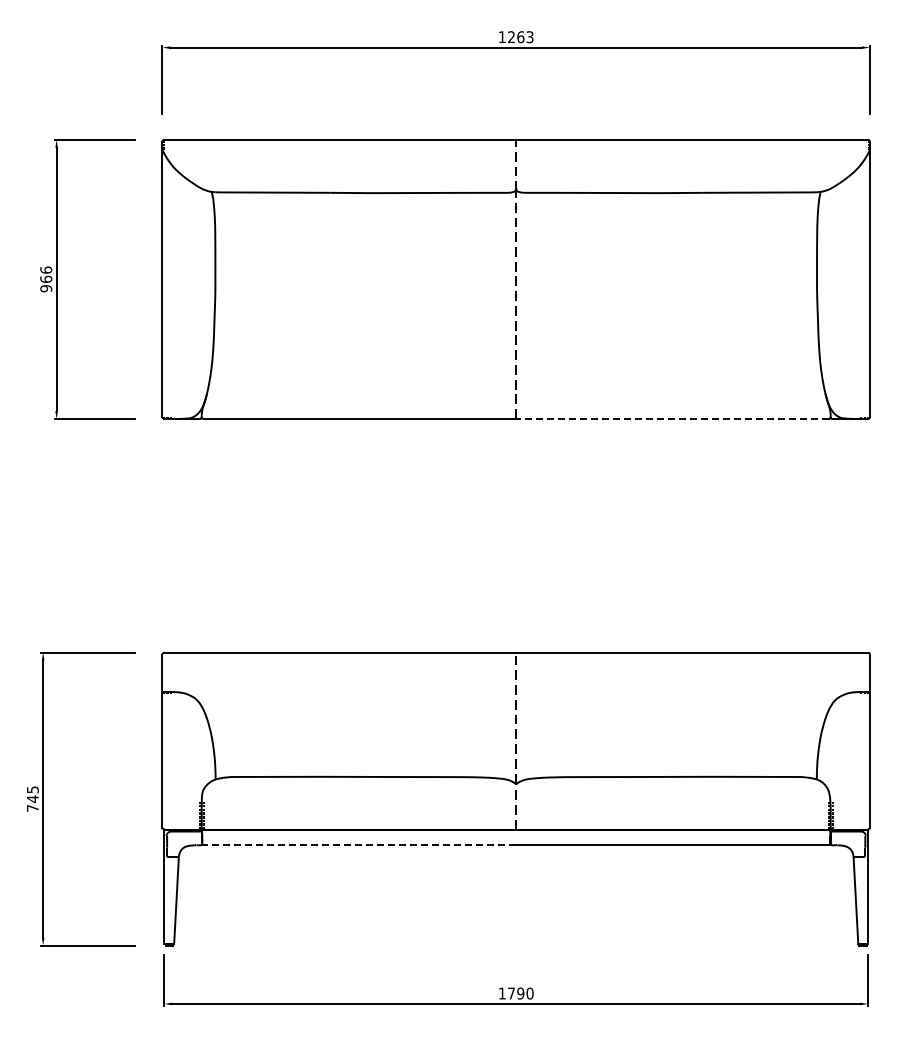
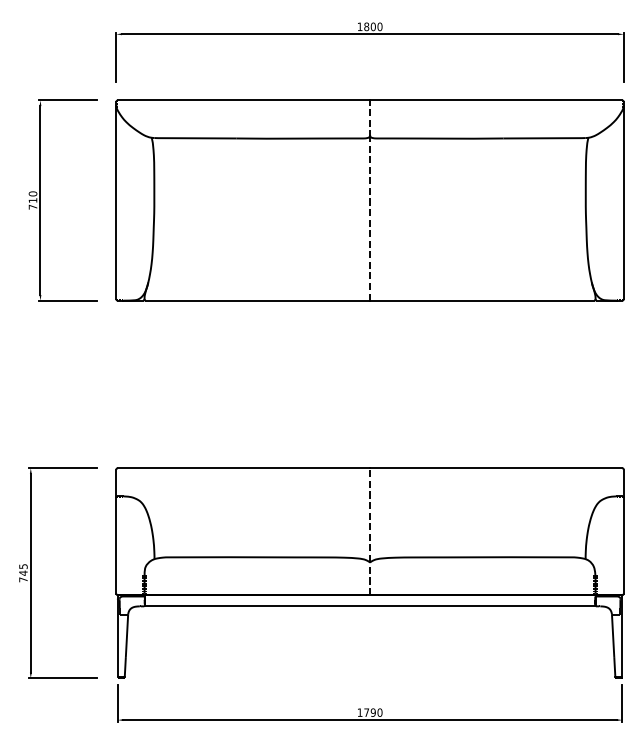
text: (520, 37) -> (373, 27), 1263 -> 1800
text: (46, 279) -> (33, 200), 966 -> 710
line: (671, 418) -> (481, 300), dashed -> solid
line: (358, 845) -> (256, 606), dashed -> solid

